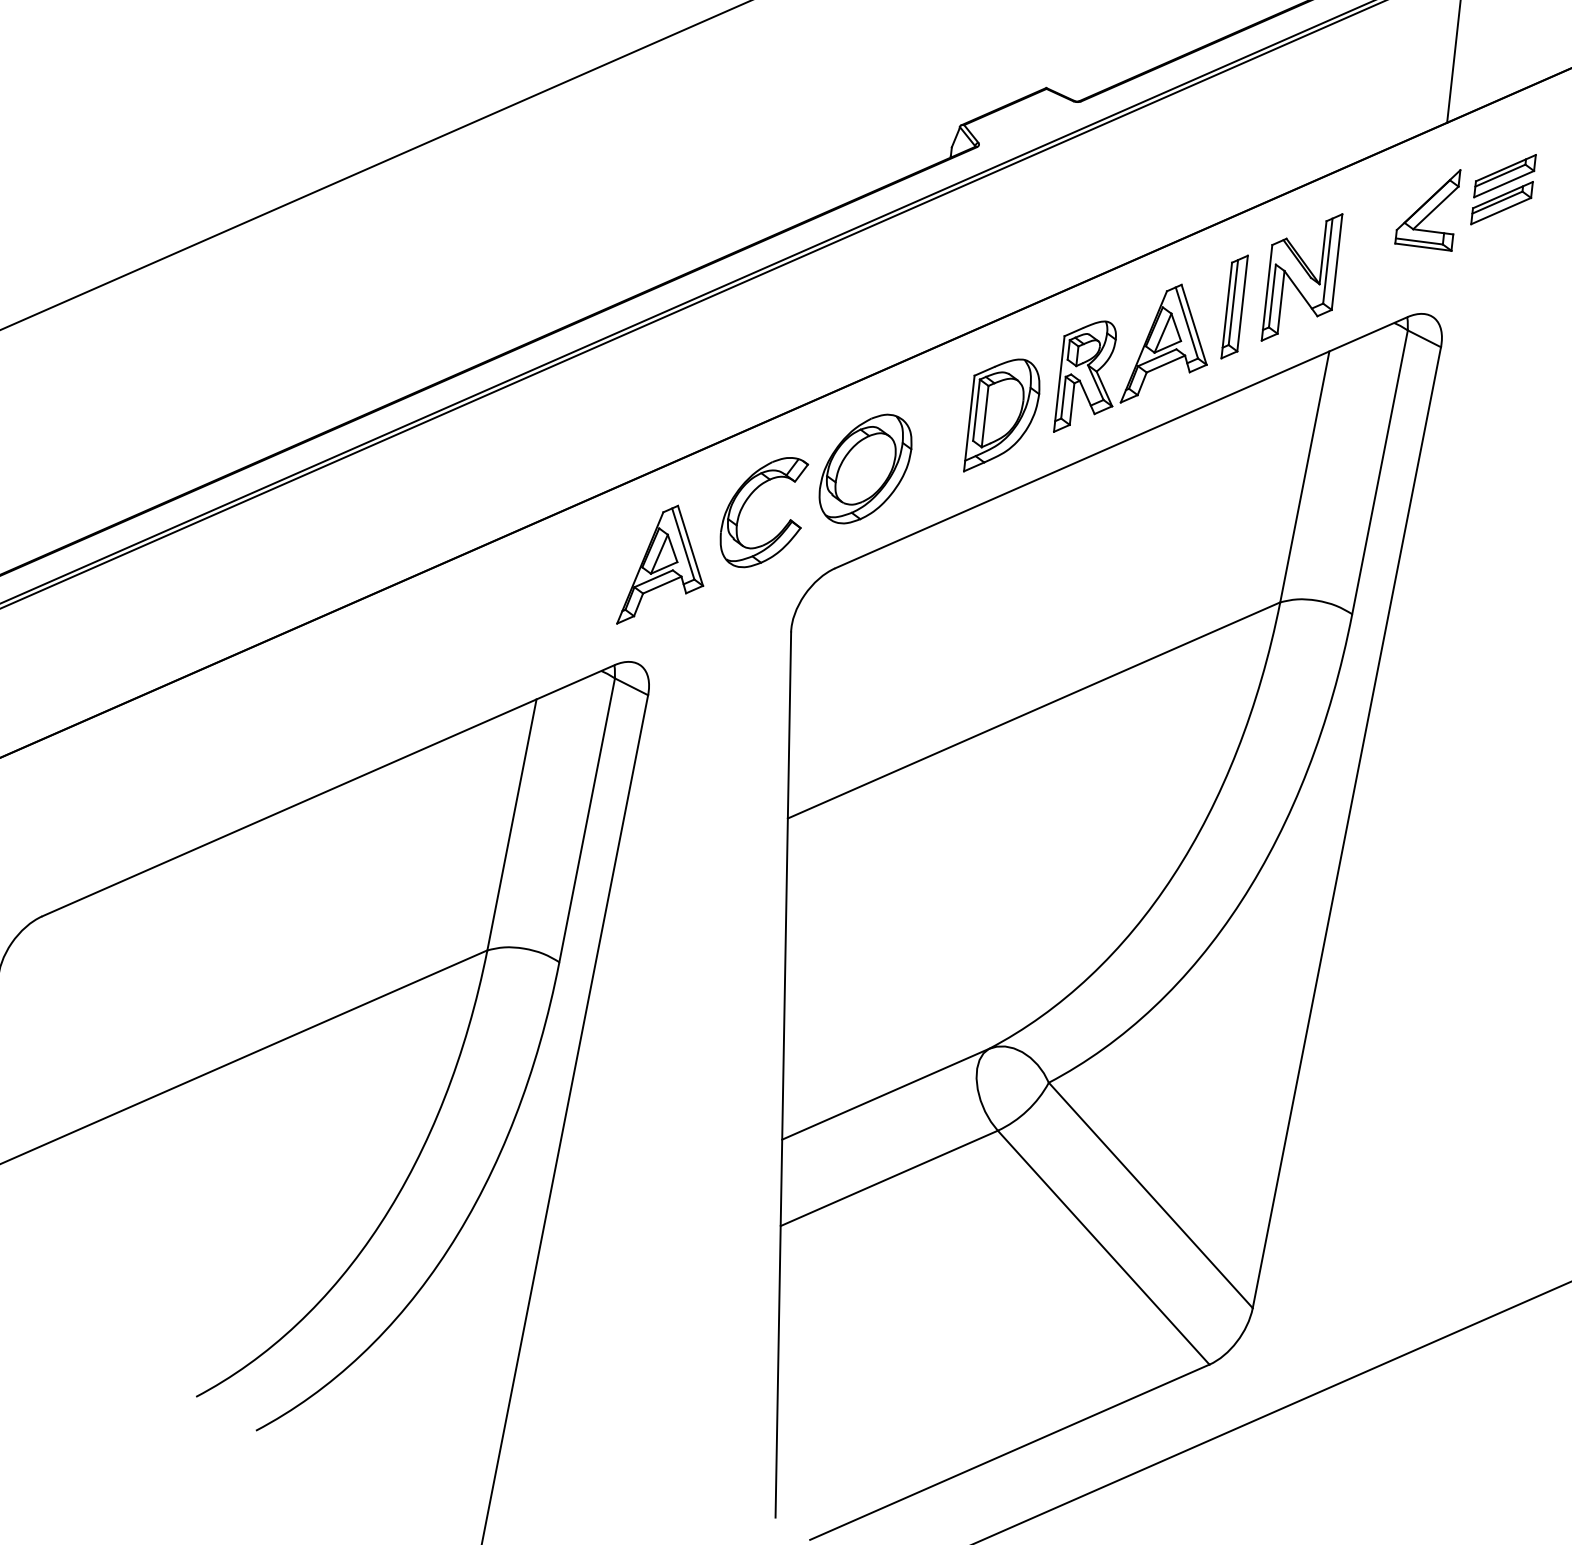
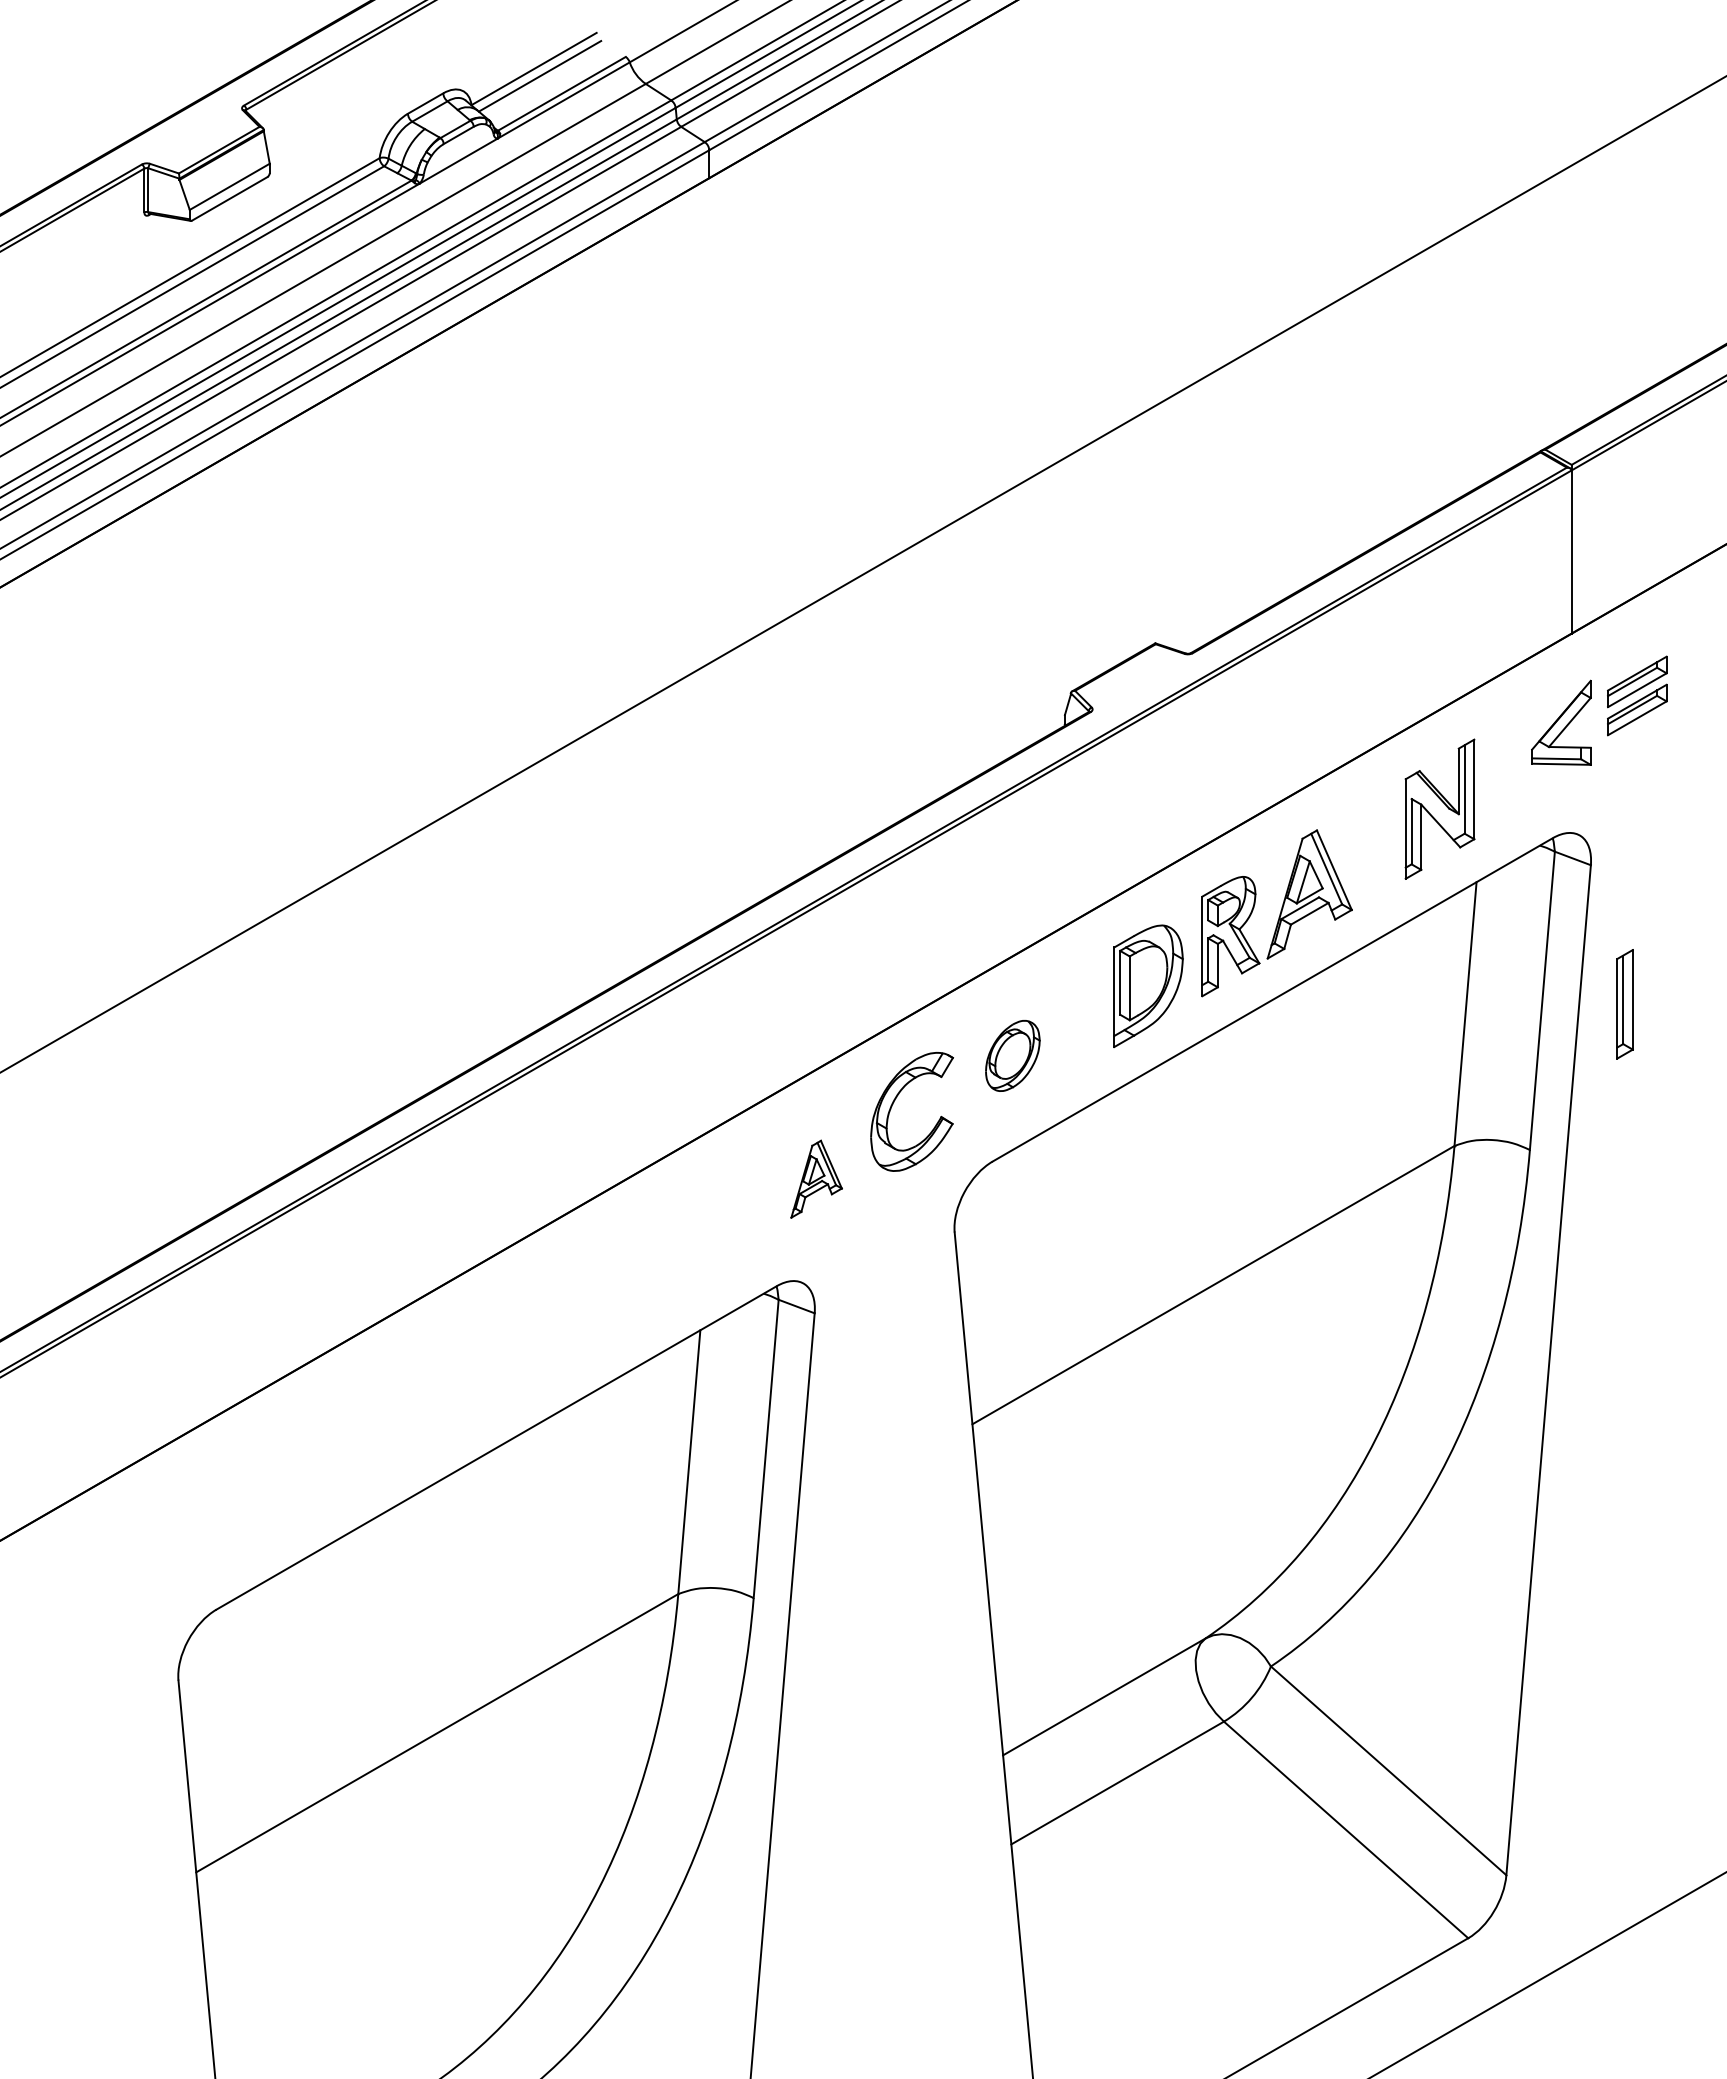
part: (1234, 307) -> (1624, 1004), moved
part: (865, 468) -> (1012, 1055), size x0.6
part: (664, 566) -> (816, 1179), size x0.6

